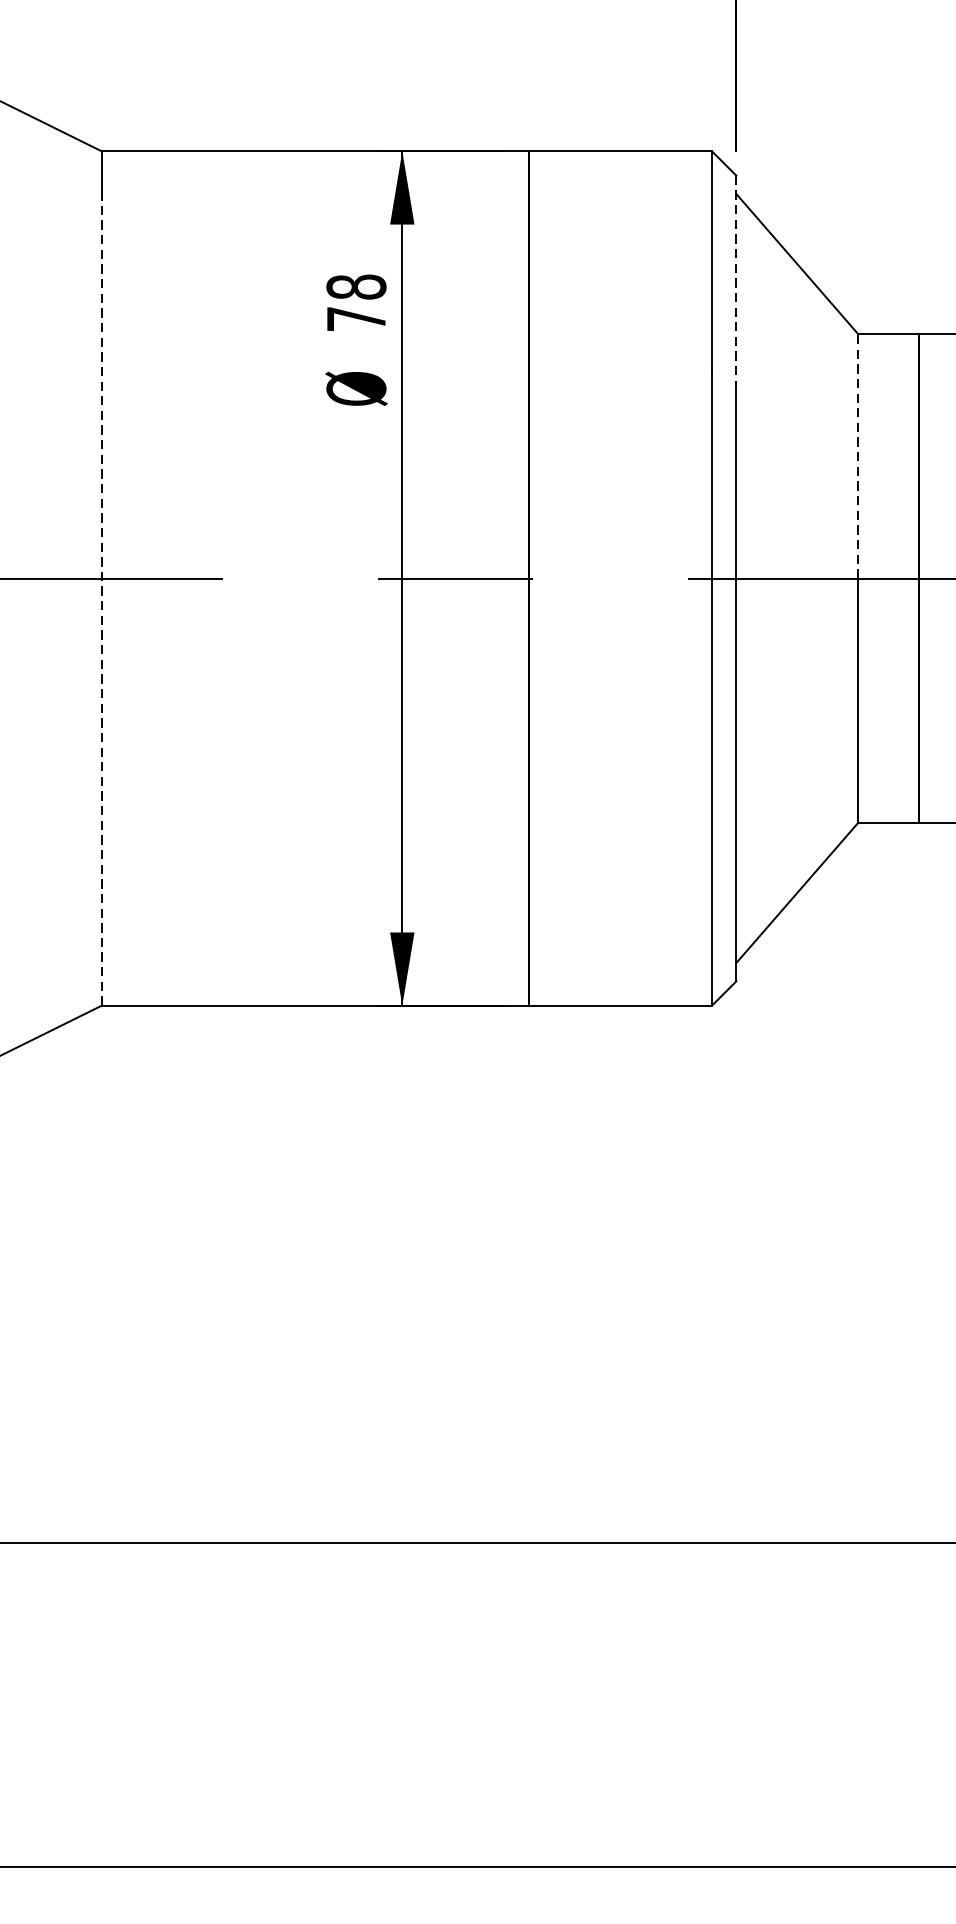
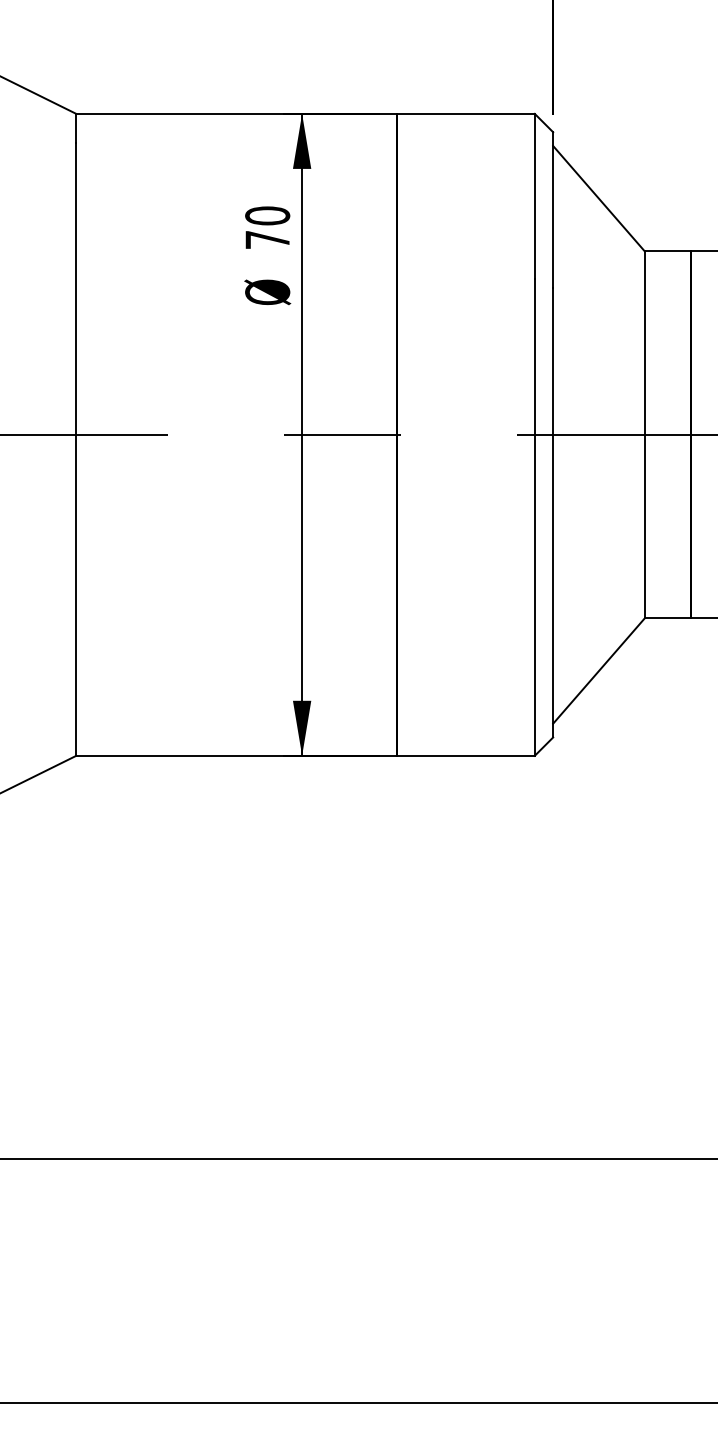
line: (736, 278) -> (553, 209), dashed -> solid
text: (356, 286) -> (267, 215), 78 -> 70
line: (857, 456) -> (644, 343), dashed -> solid
line: (102, 596) -> (76, 448), dashed -> solid

